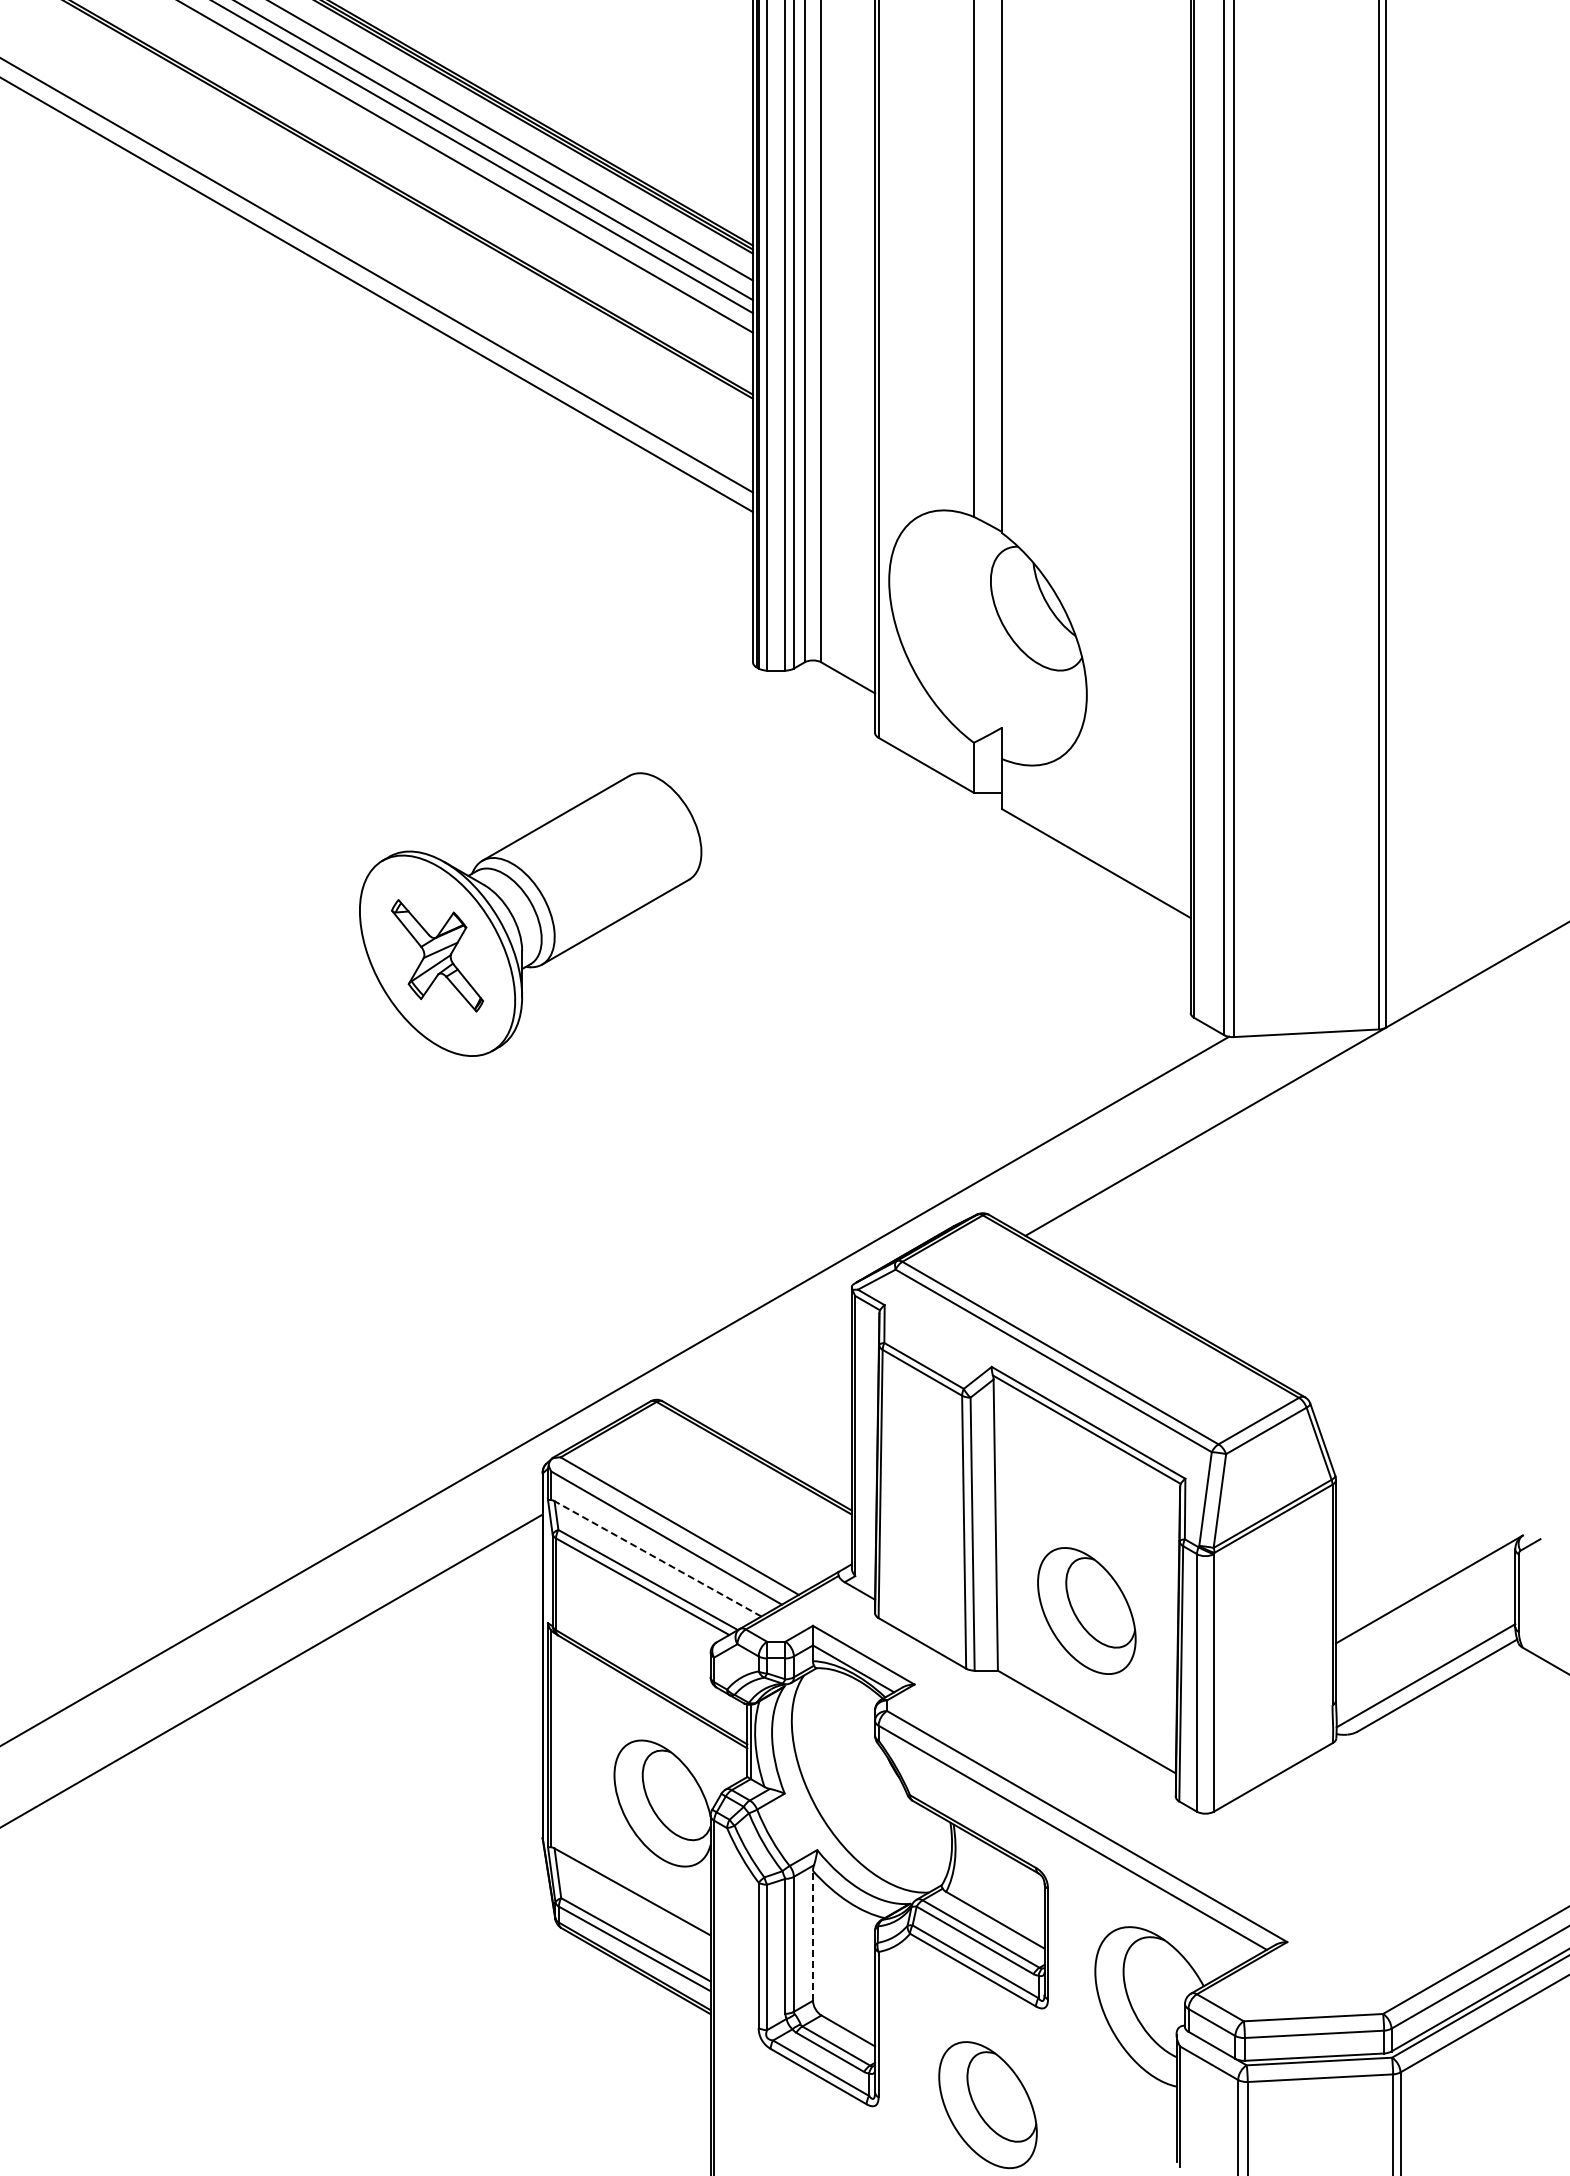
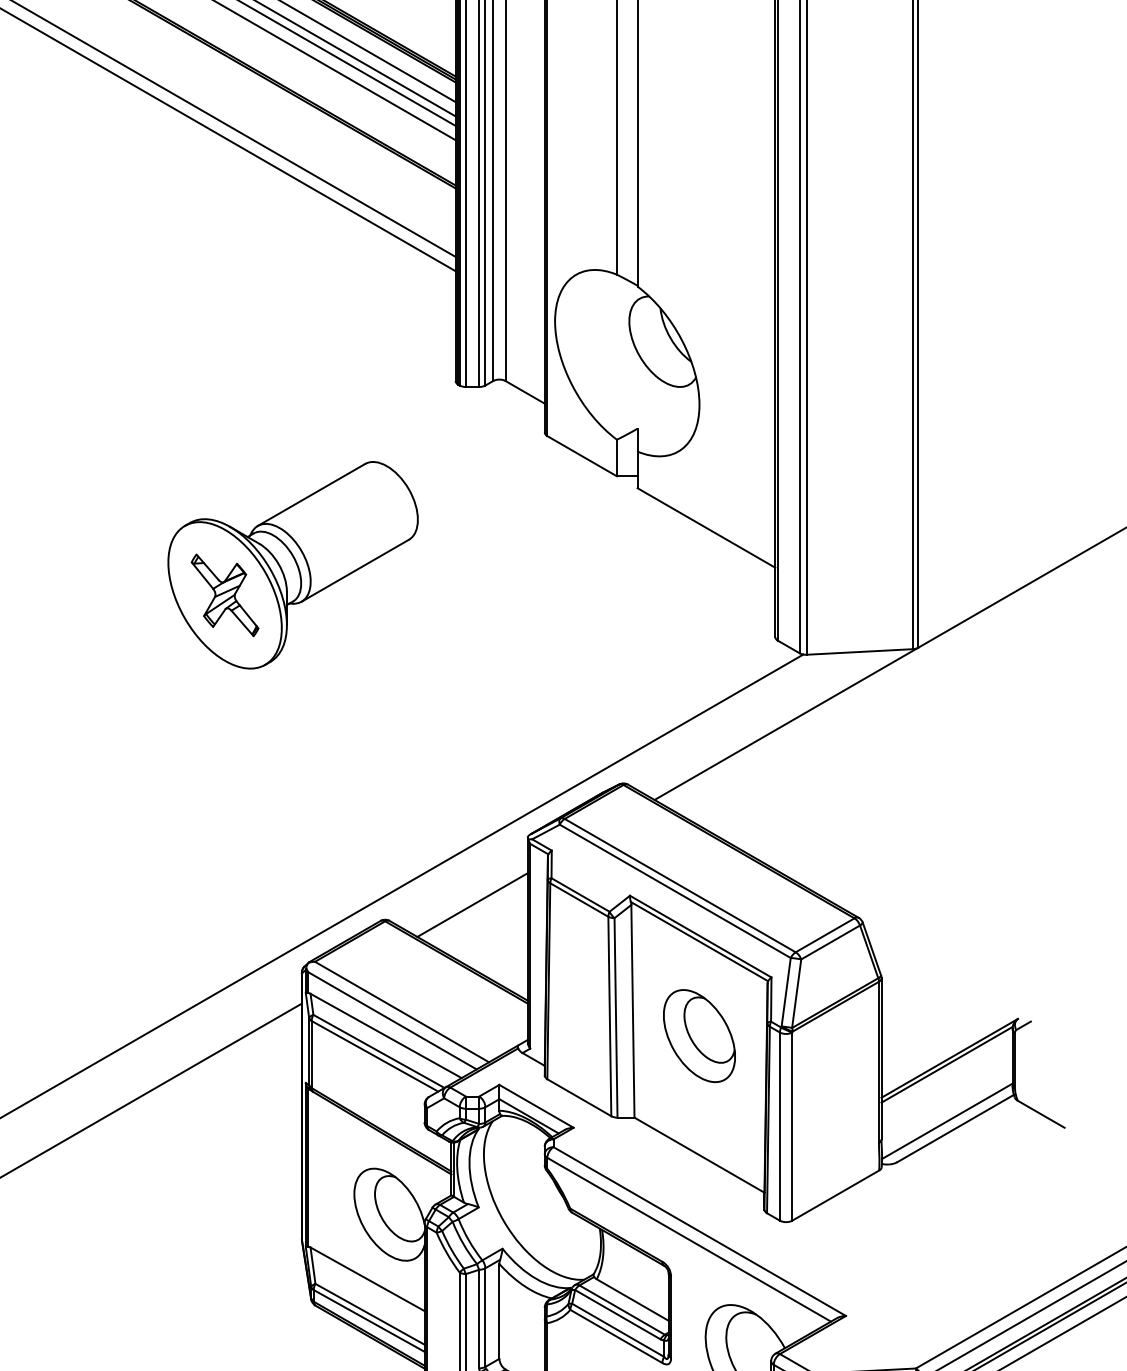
line: (775, 1379) -> (472, 904), added
line: (657, 1558) -> (385, 1035), dashed -> solid
line: (1425, 1598) -> (946, 1064), added
part: (1086, 1610) -> (699, 1035), moved
line: (812, 1935) -> (499, 1311), dashed -> solid

